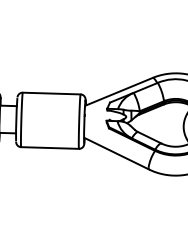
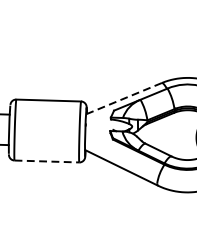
line: (118, 92) -> (123, 99), solid -> dashed
line: (50, 148) -> (47, 162), solid -> dashed

